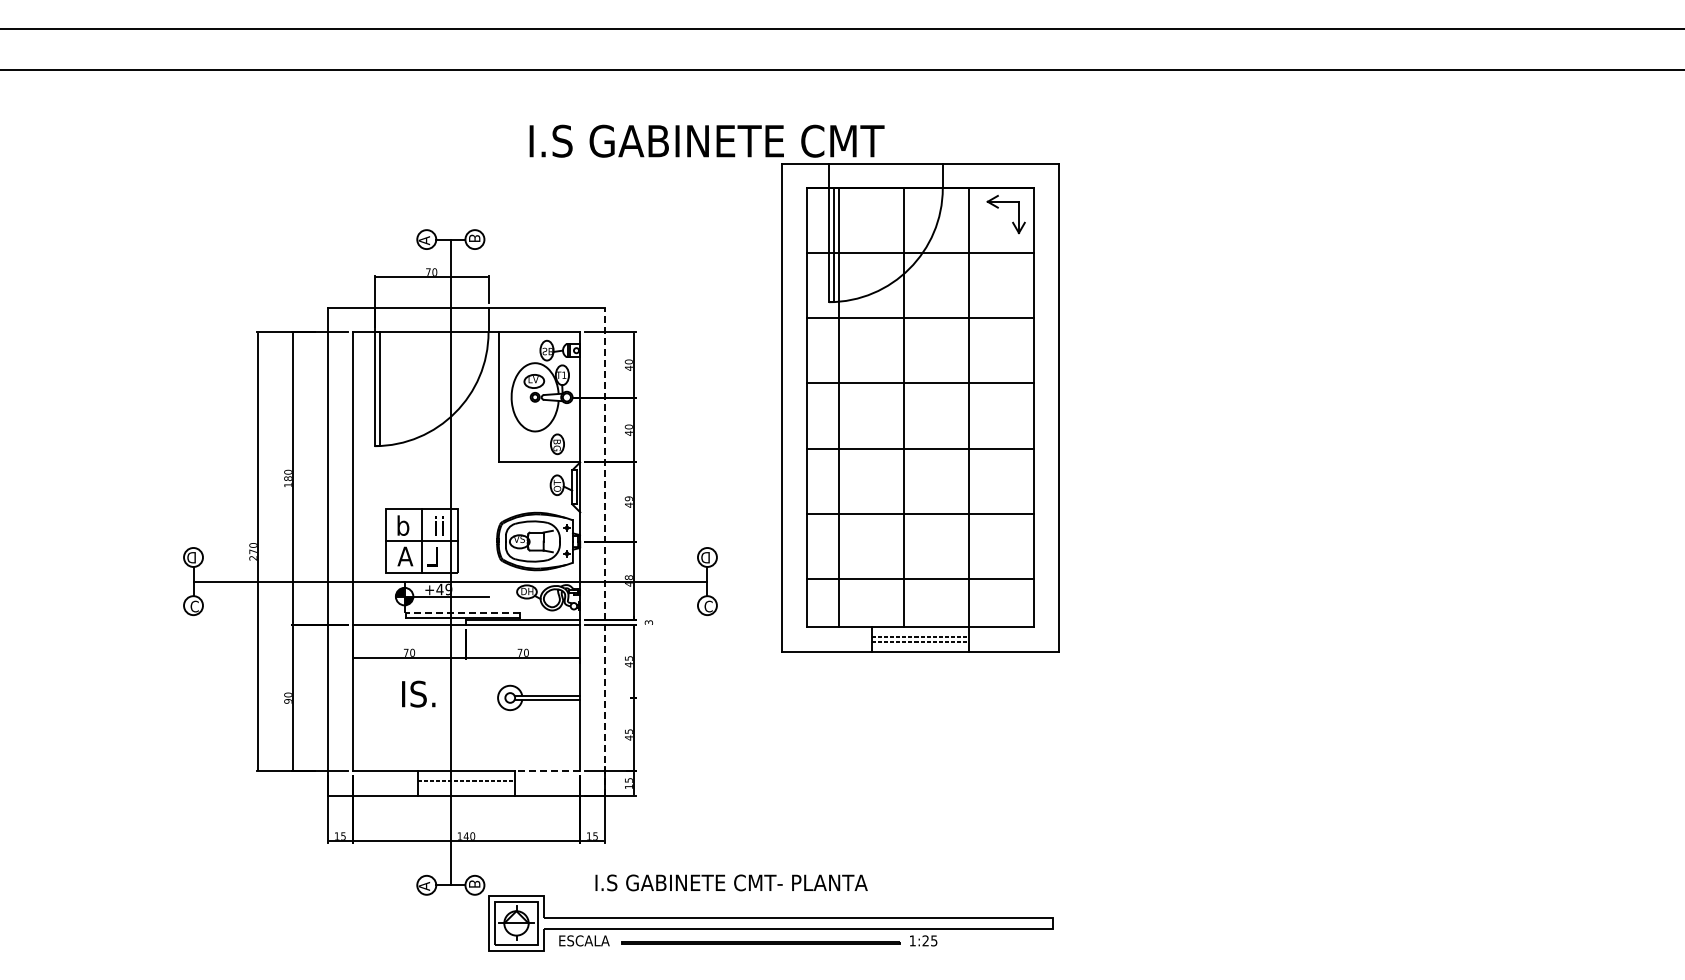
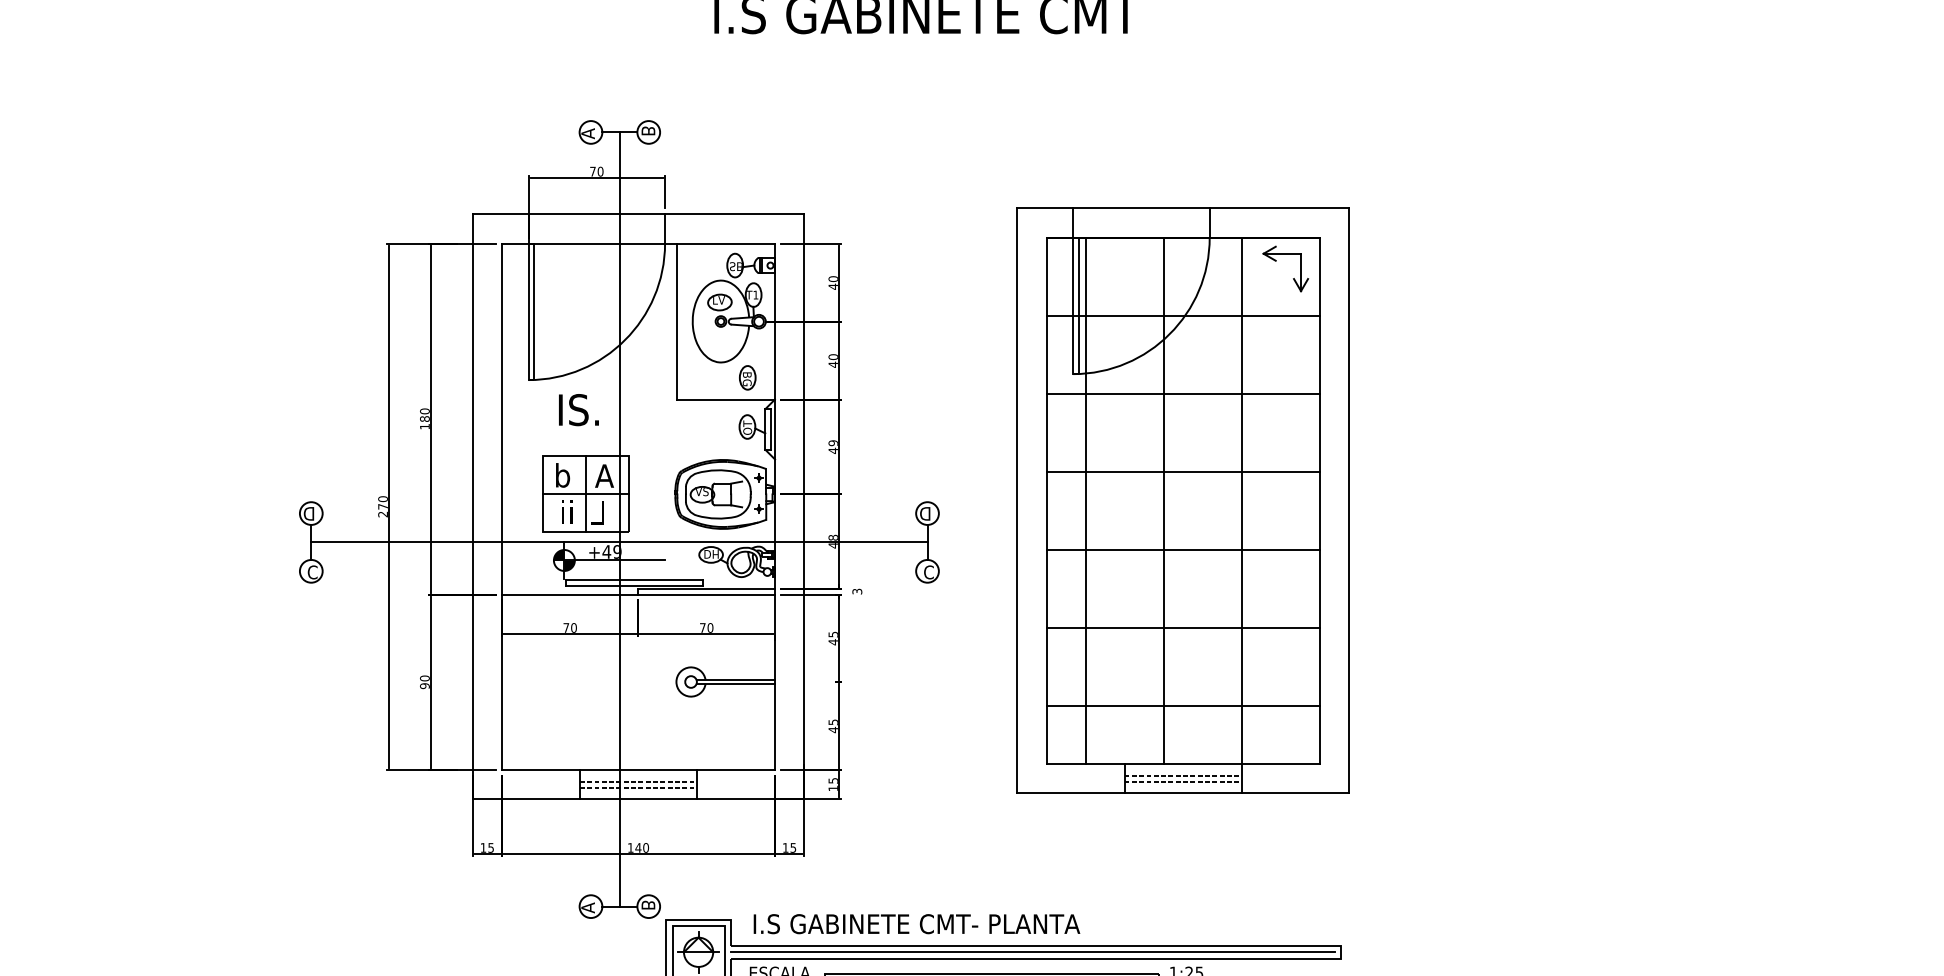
part: (920, 407) -> (1182, 500), moved
text: (437, 525) -> (603, 475), ii -> A
line: (604, 551) -> (804, 506), dashed -> solid
text: (405, 556) -> (565, 512), A -> ii
line: (463, 612) -> (635, 579), dashed -> solid
text: (418, 693) -> (578, 409), moved
line: (547, 771) -> (735, 770), dashed -> solid
line: (466, 786) -> (638, 788), added
text: (731, 882) -> (916, 923), moved
line: (795, 923) -> (1033, 952), added

